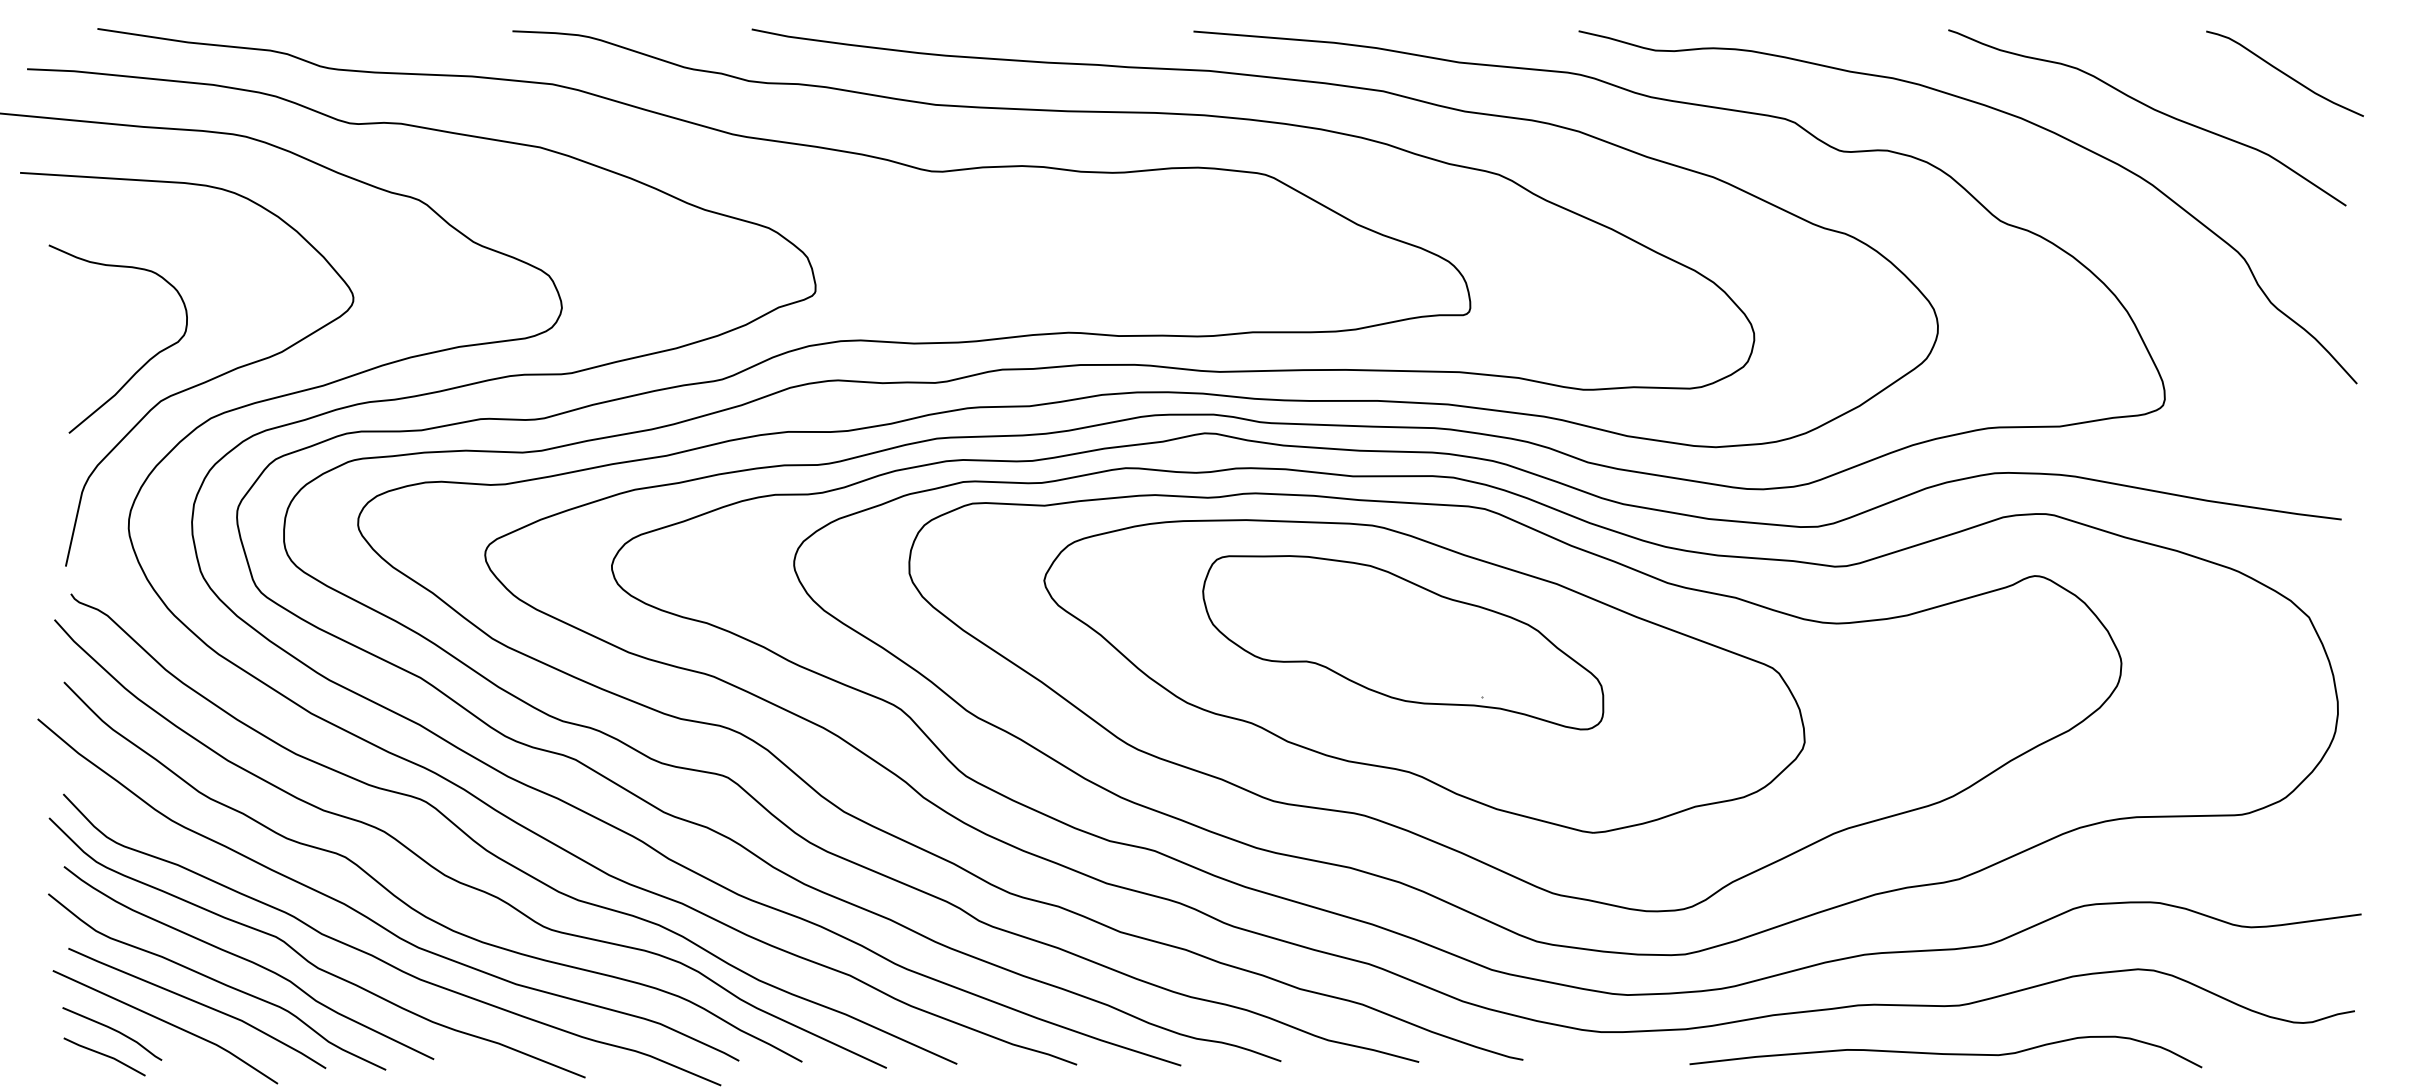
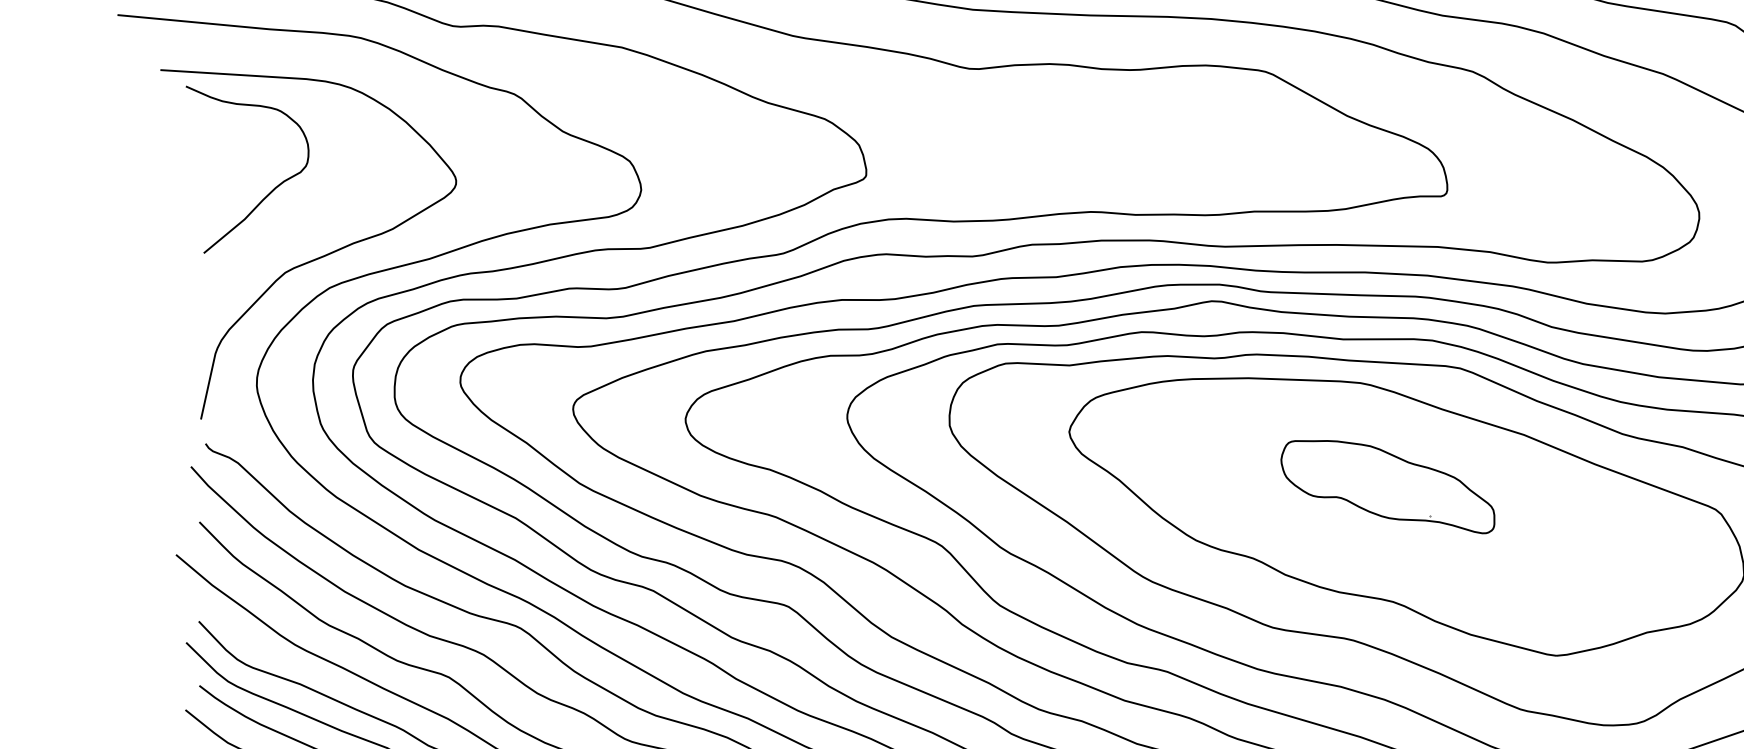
curve: (143, 364) -> (269, 192), moved
part: (1403, 642) -> (1388, 486), size x0.6

